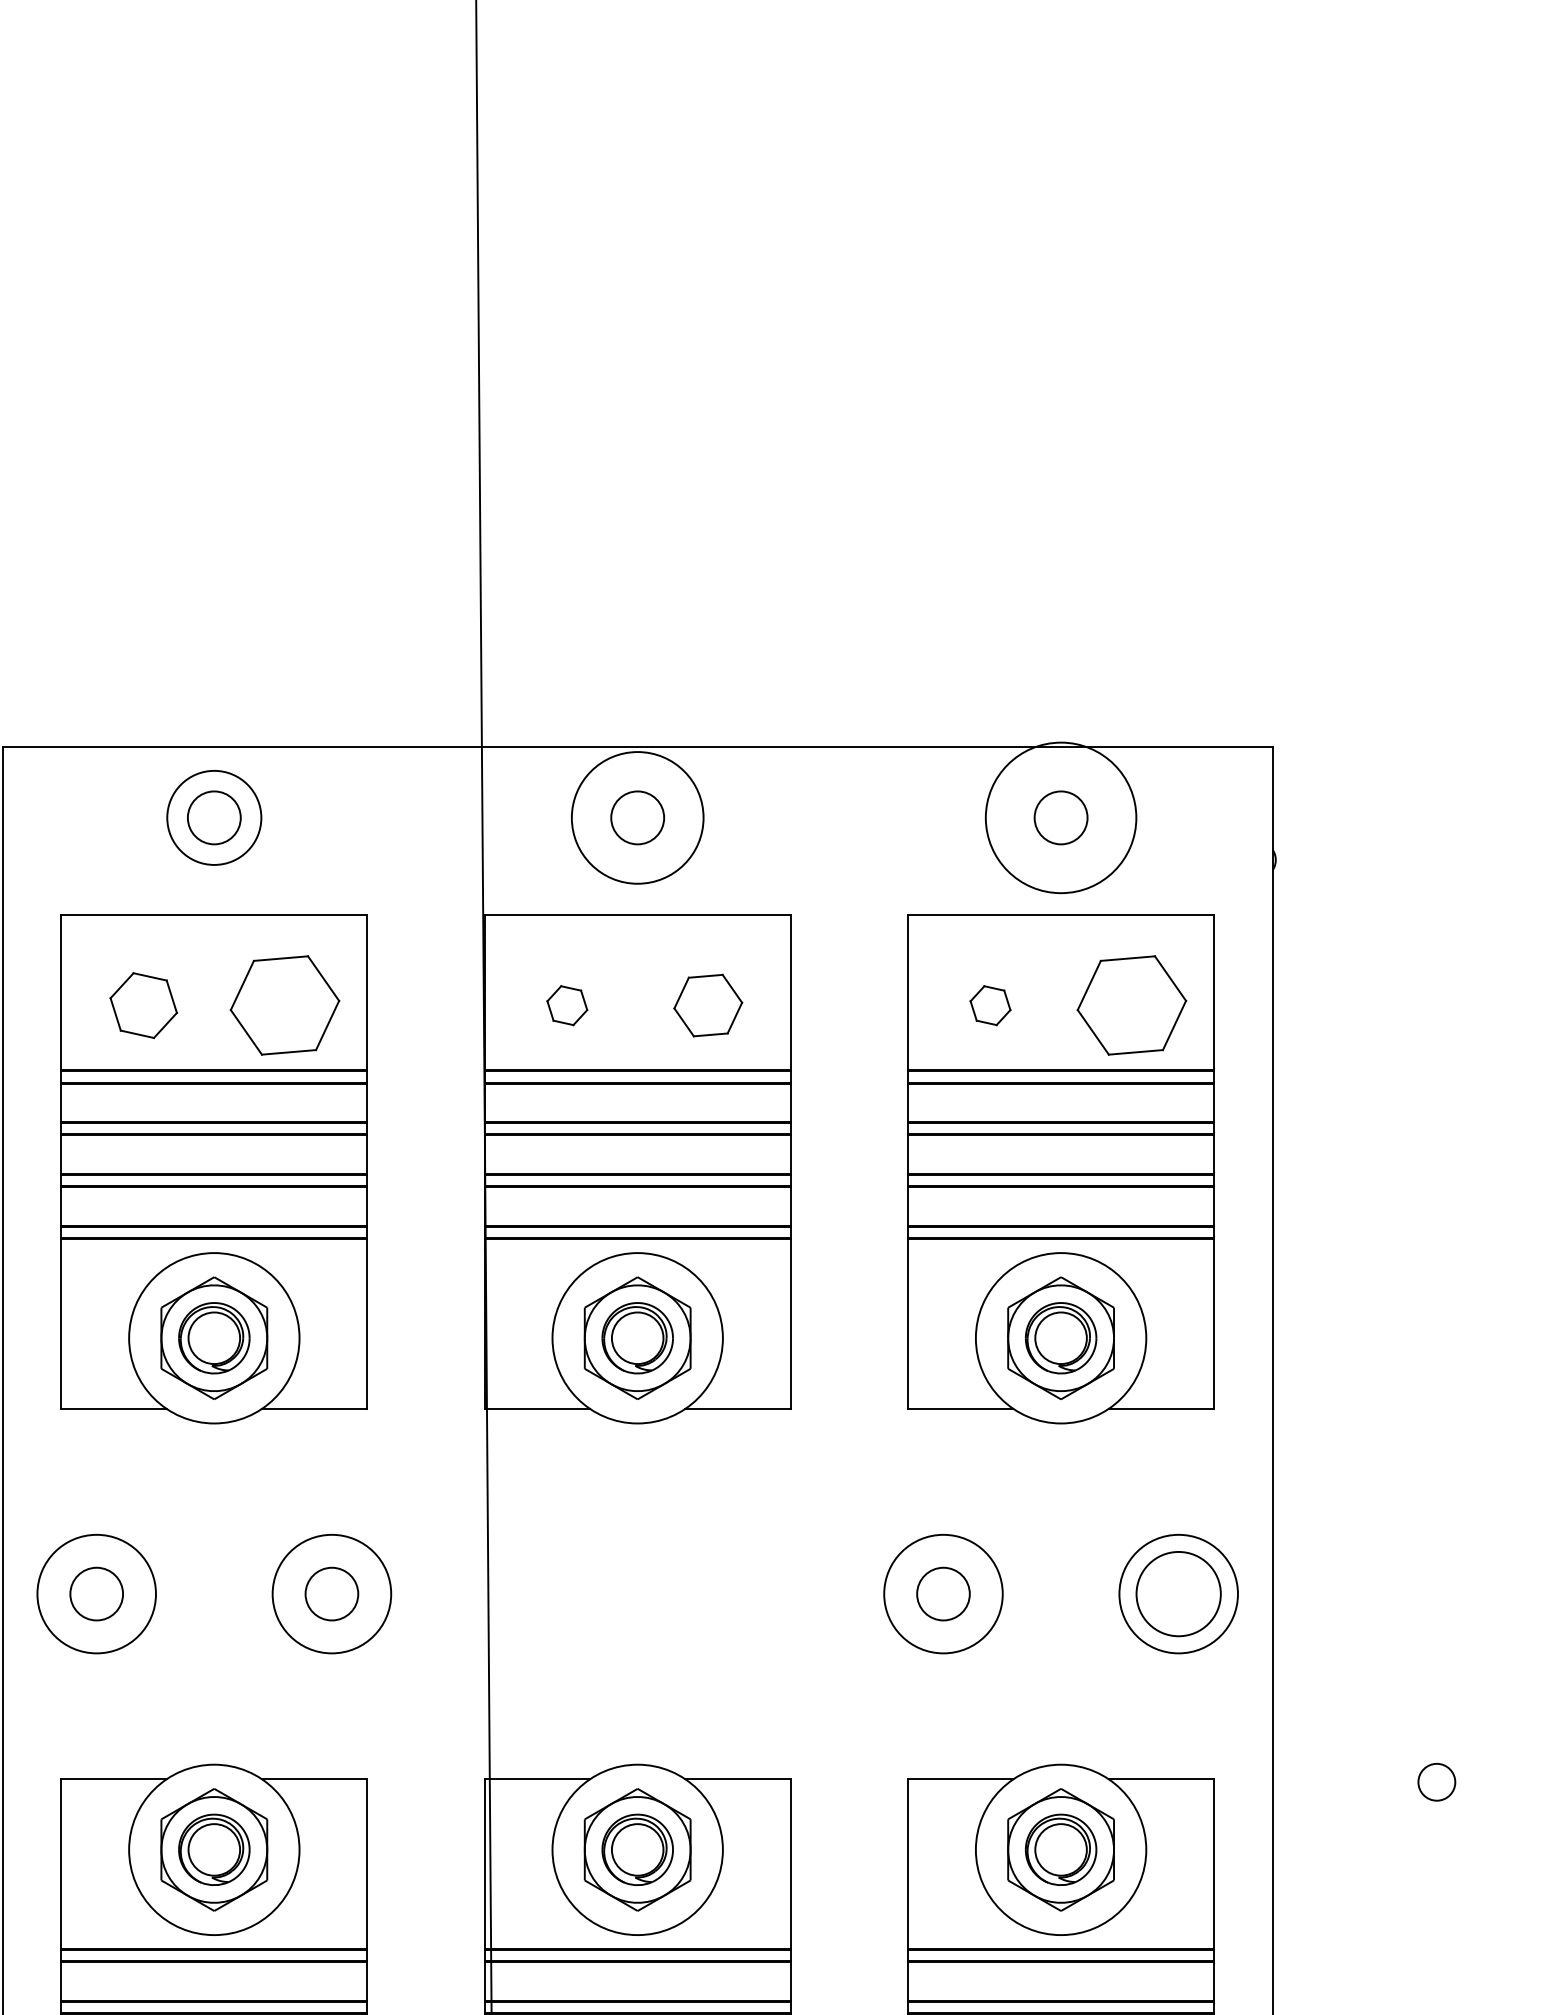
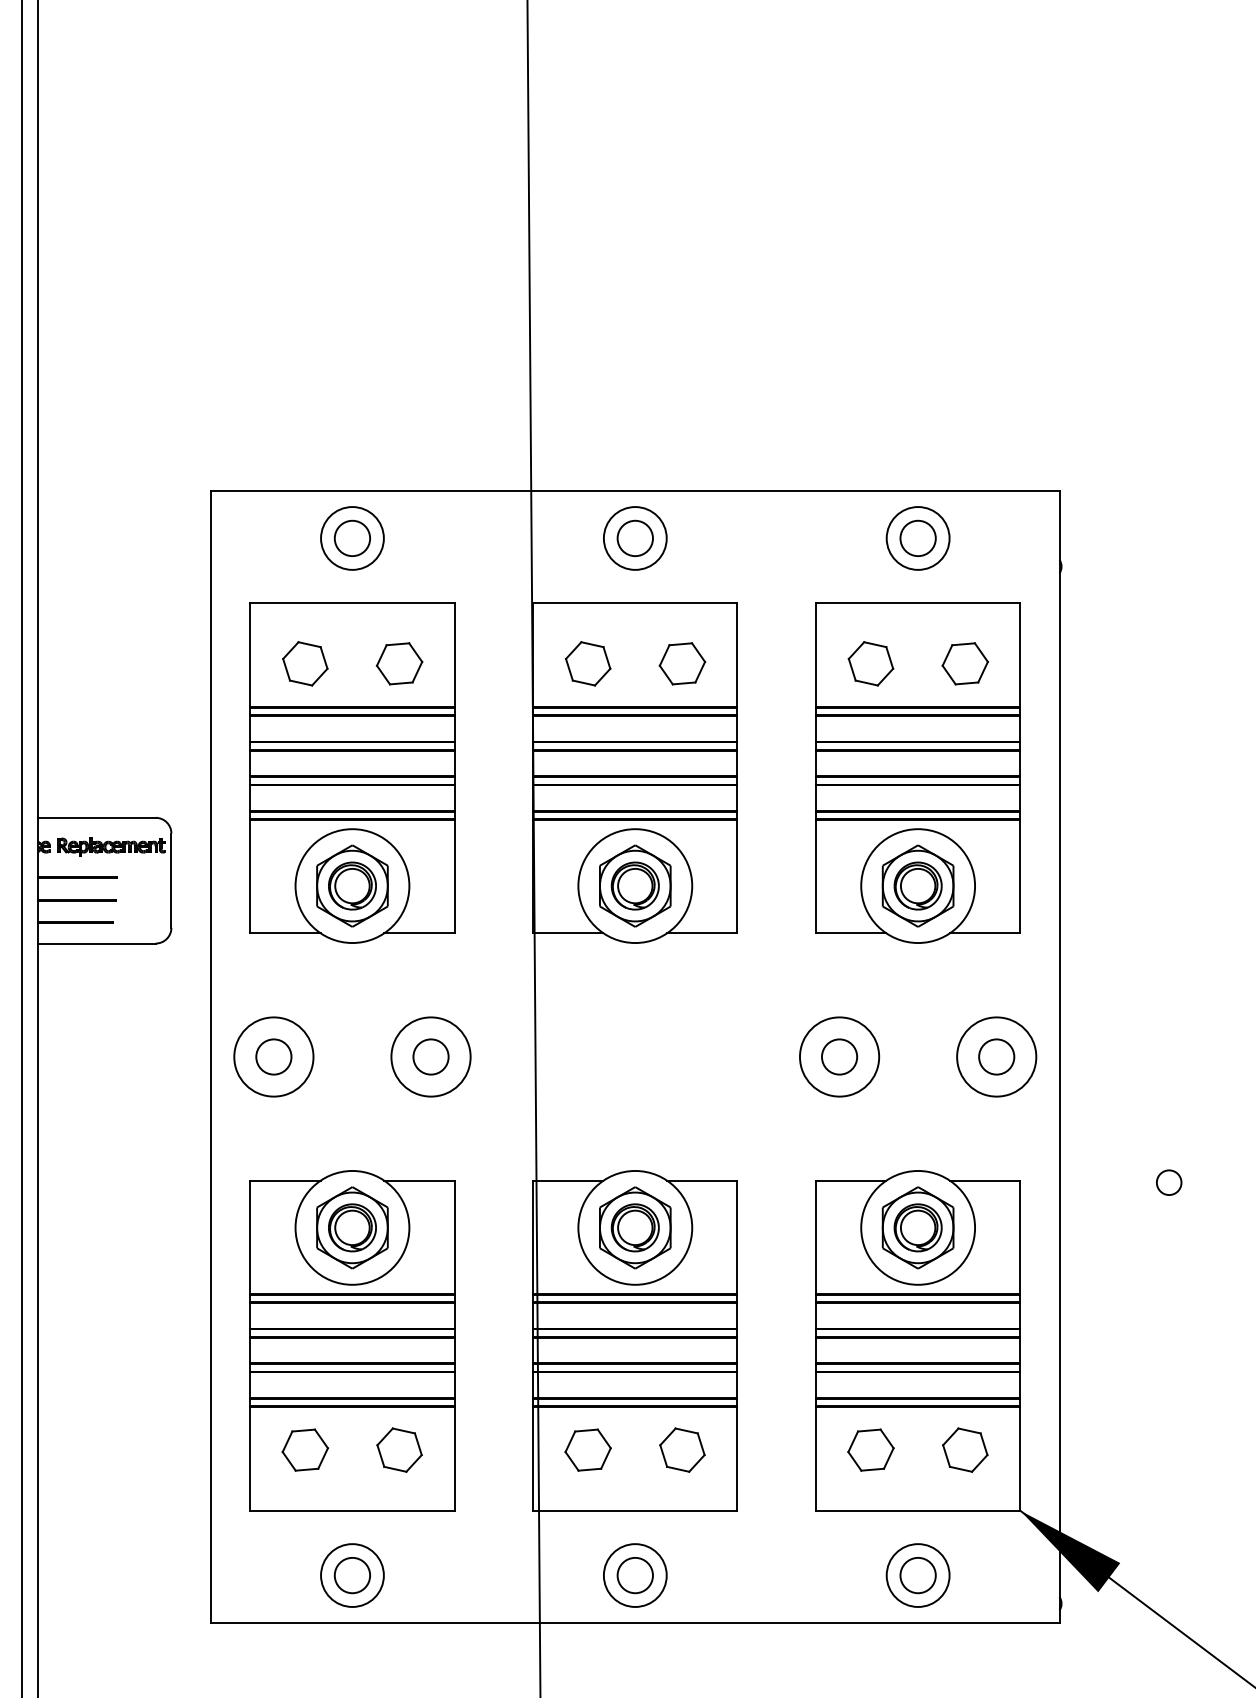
circle: (636, 817) -> (634, 538), size x0.71
circle: (1060, 817) -> (917, 538), size x0.62
part: (284, 1005) -> (399, 663), size x0.62
part: (567, 1005) -> (588, 663), size x1.67
part: (989, 1005) -> (870, 663), size x1.67
part: (1130, 1005) -> (964, 663), size x0.62
circle: (1178, 1593) -> (996, 1056), size x0.62

